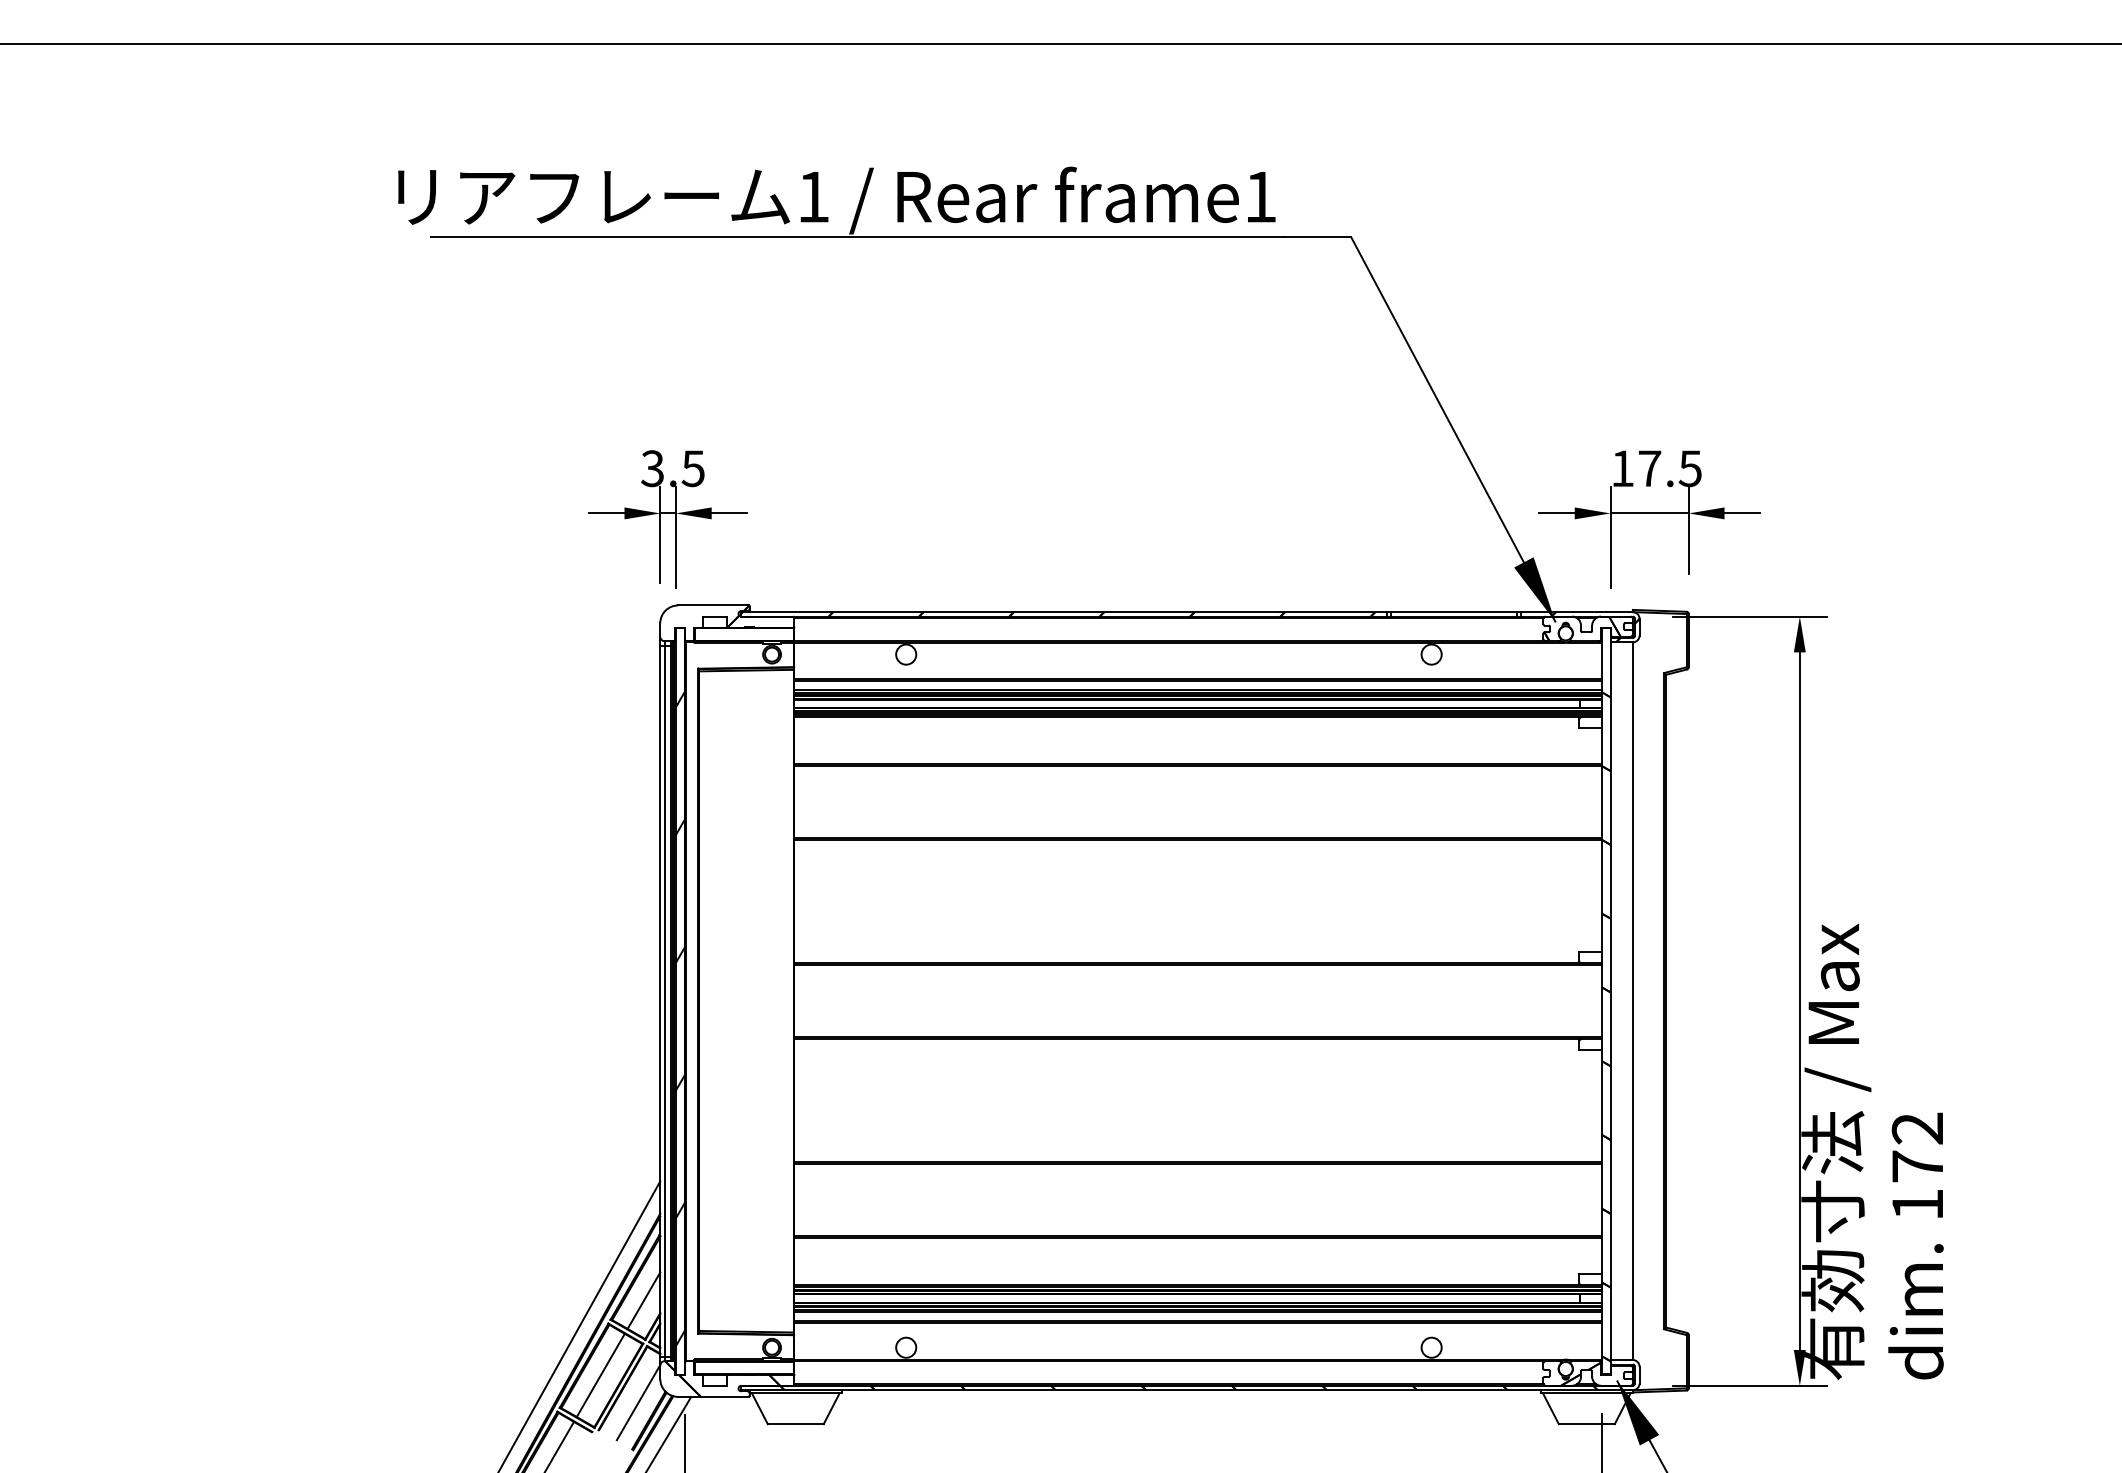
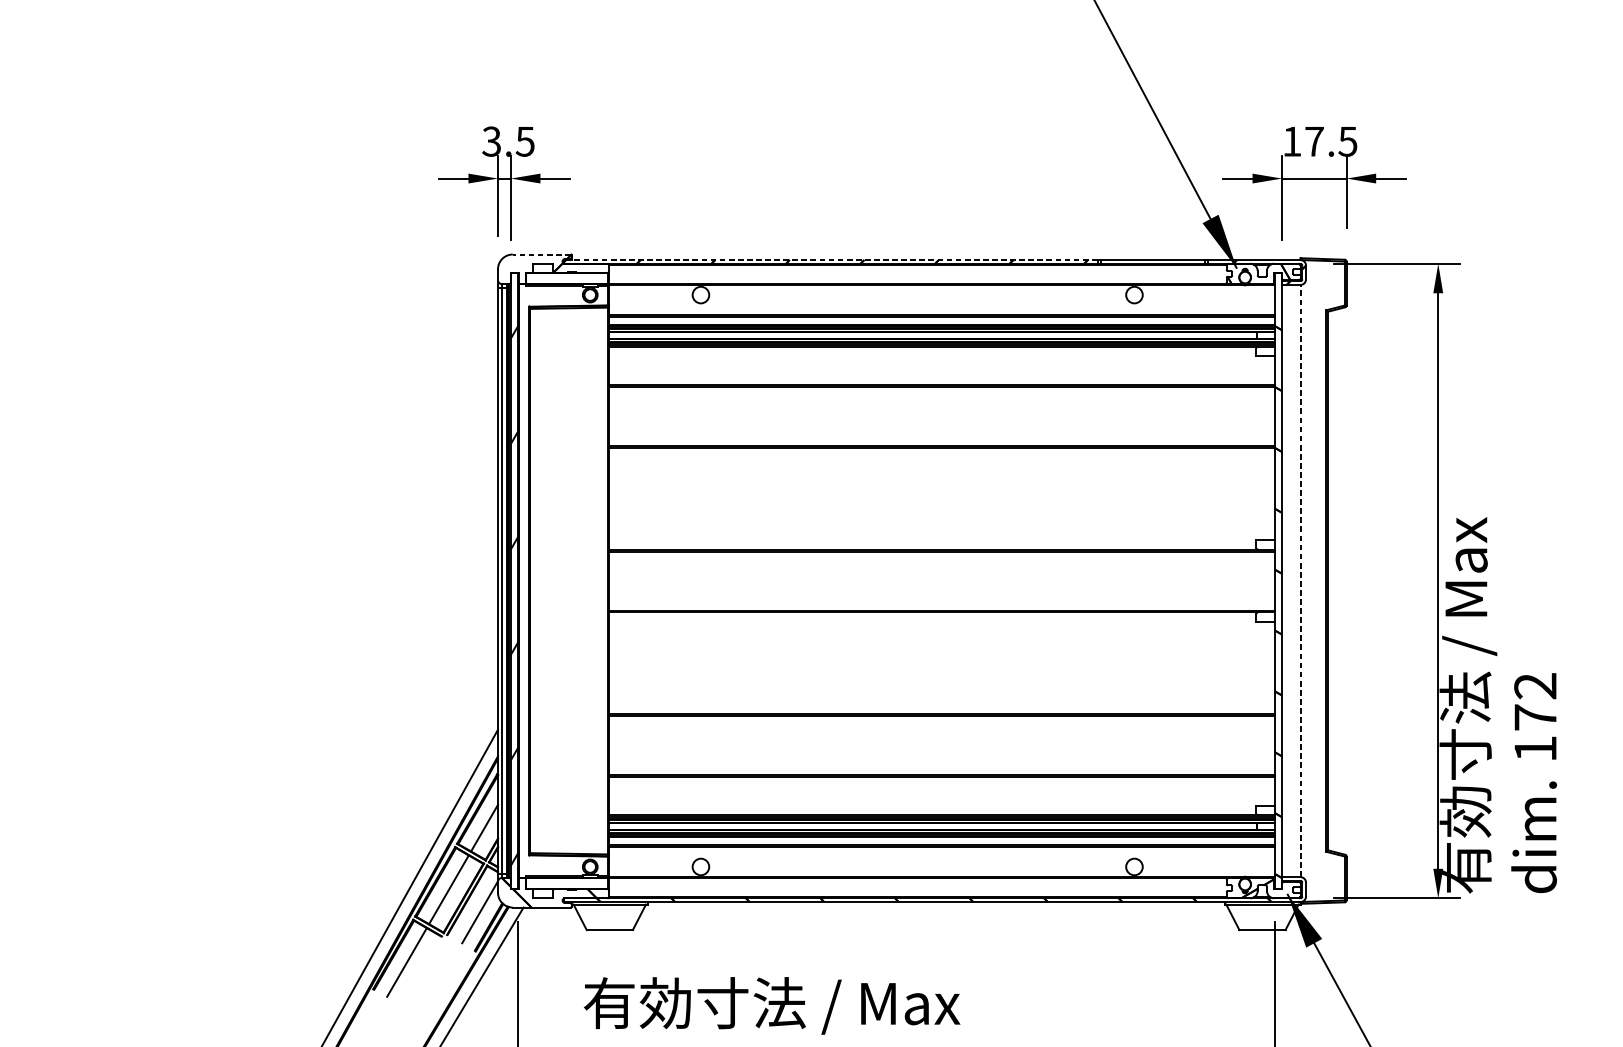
line: (712, 605) -> (541, 254), solid -> dashed
line: (1063, 612) -> (830, 260), solid -> dashed
line: (1632, 1001) -> (1300, 581), solid -> dashed

